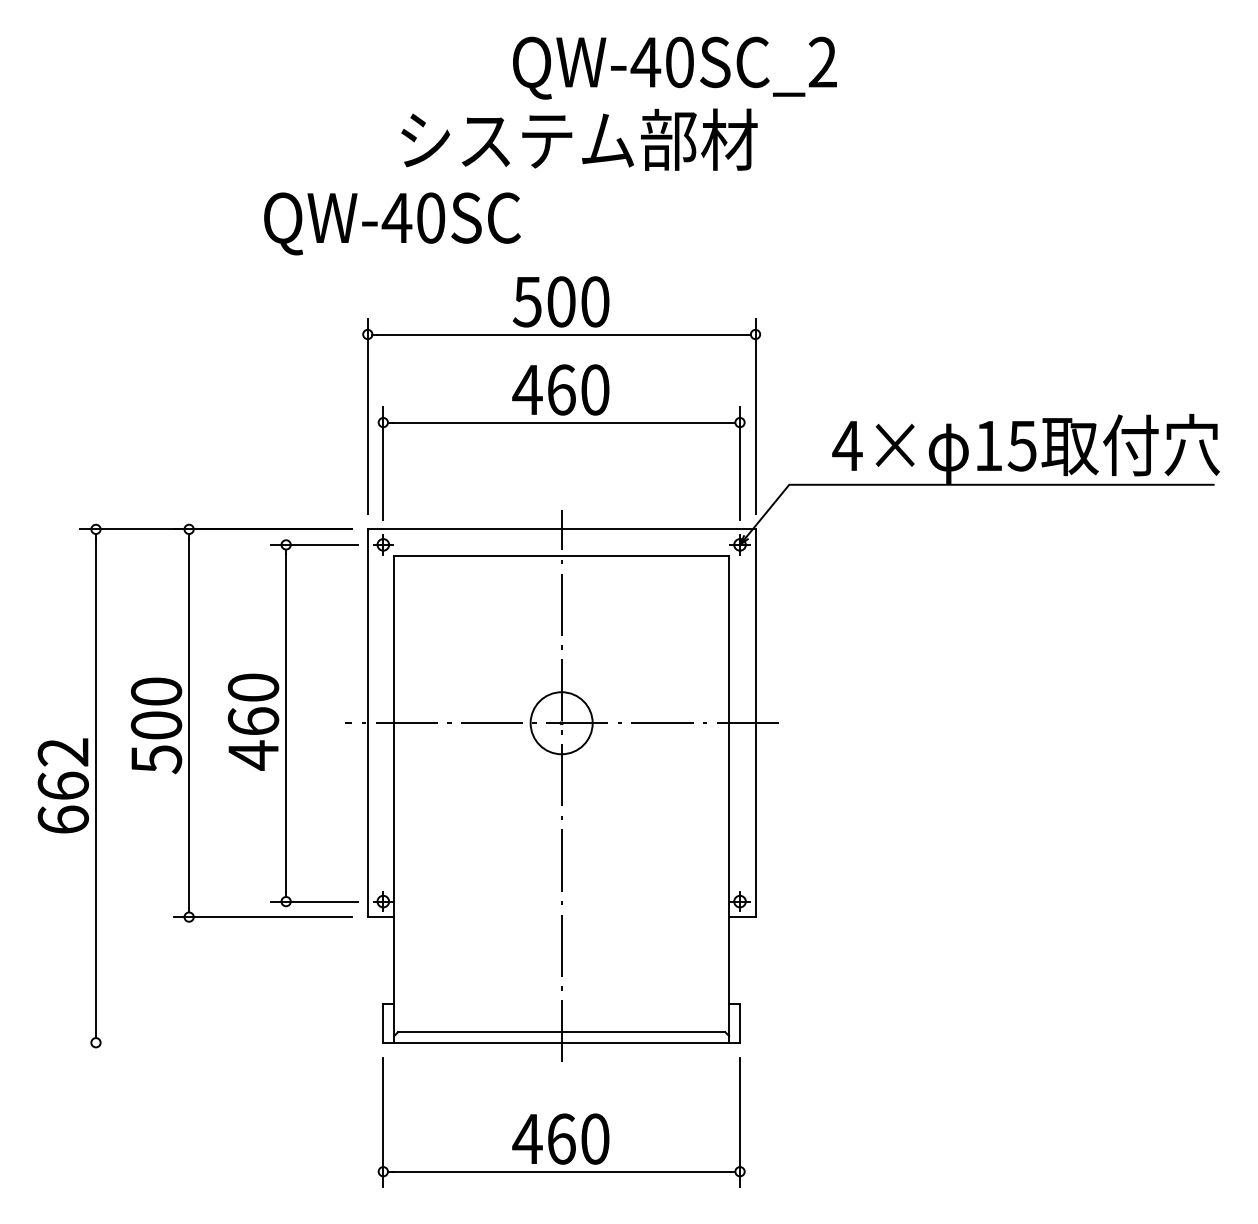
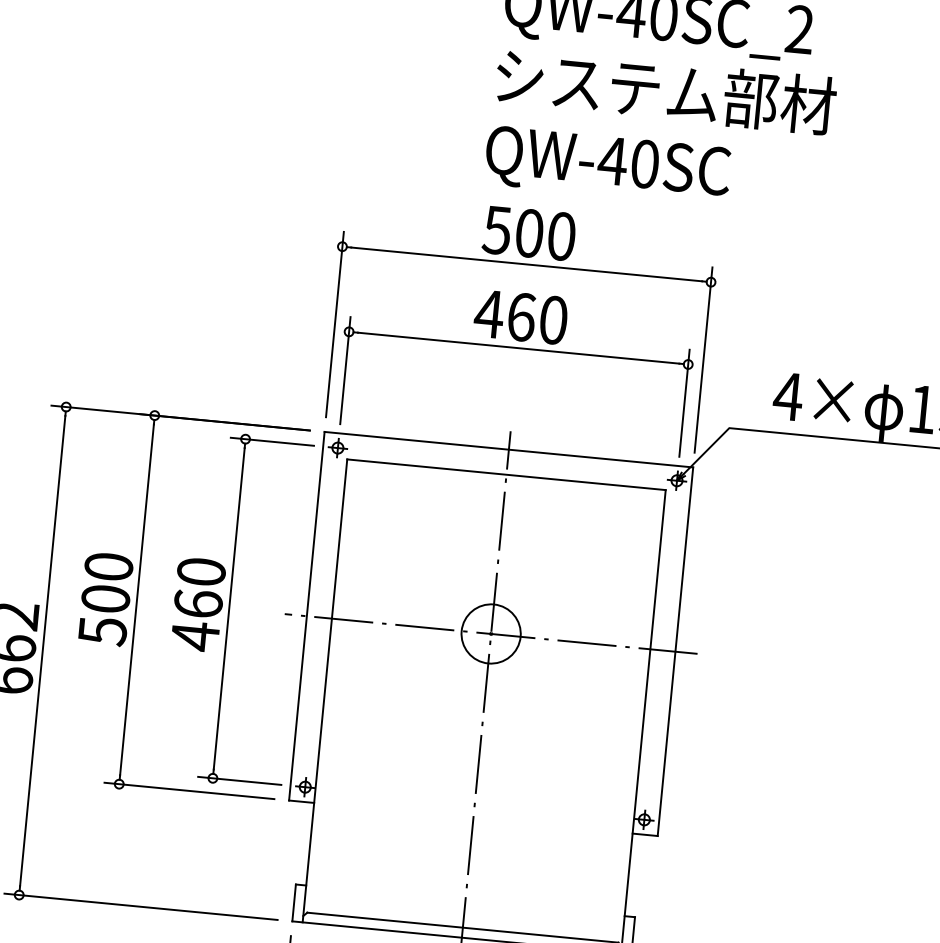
text: (579, 139) -> (666, 90), moved
text: (392, 223) -> (608, 165), moved
line: (223, 1042) -> (140, 906), added

